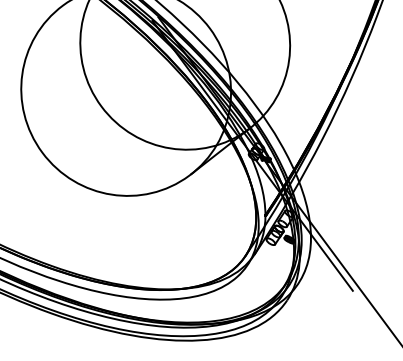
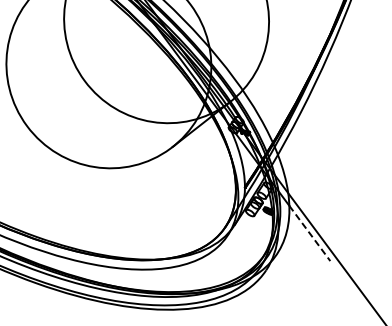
line: (332, 262) -> (310, 233), solid -> dashed

